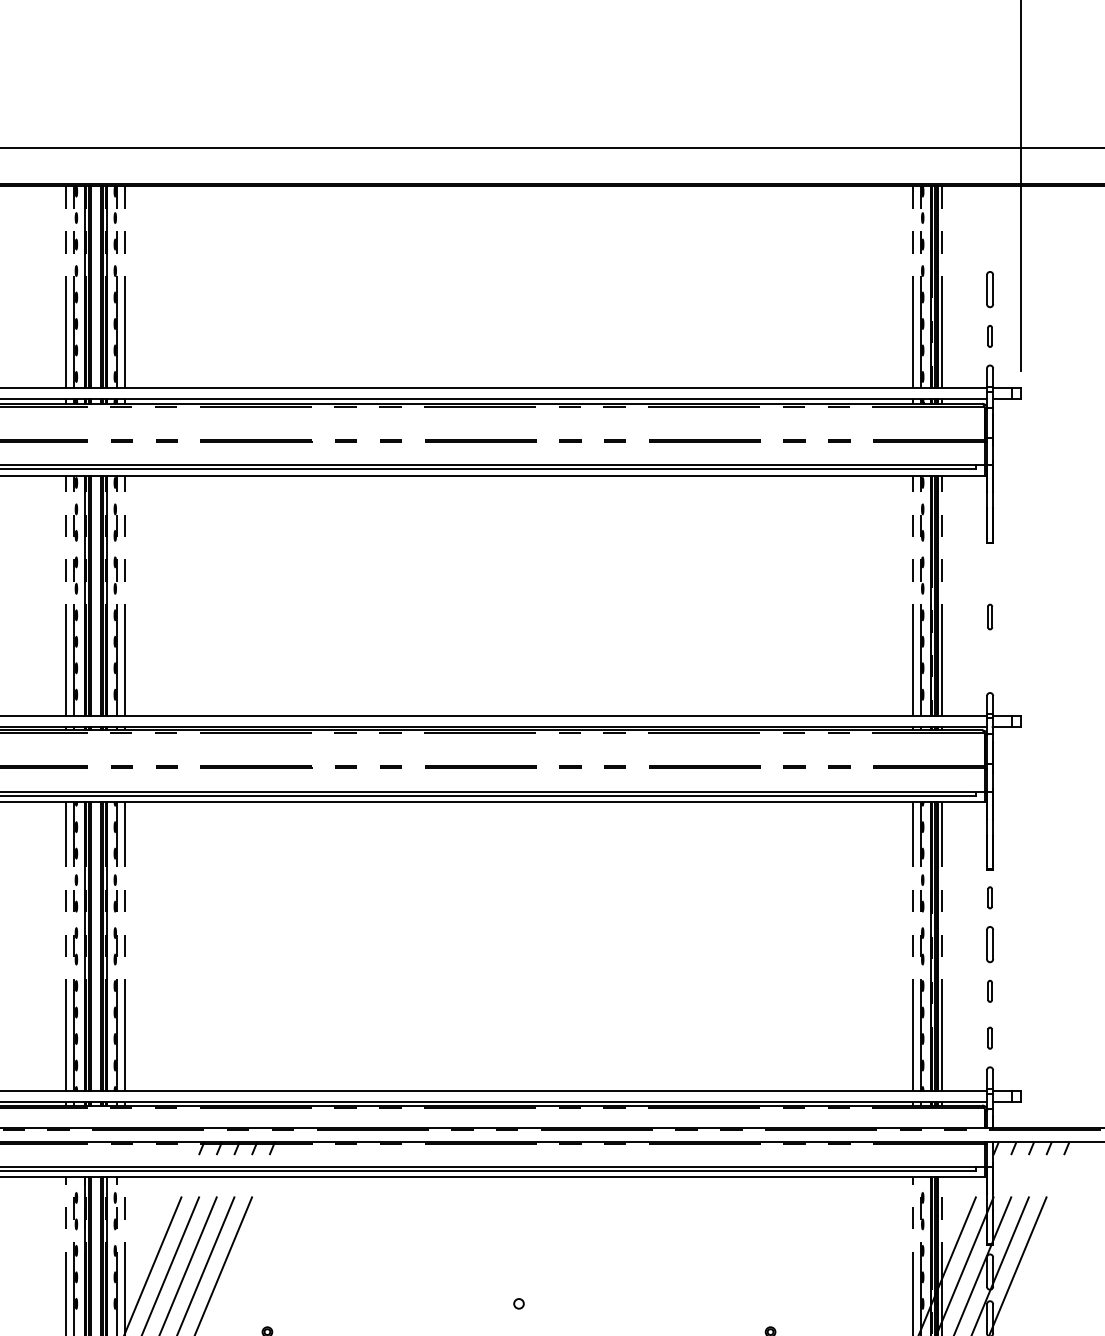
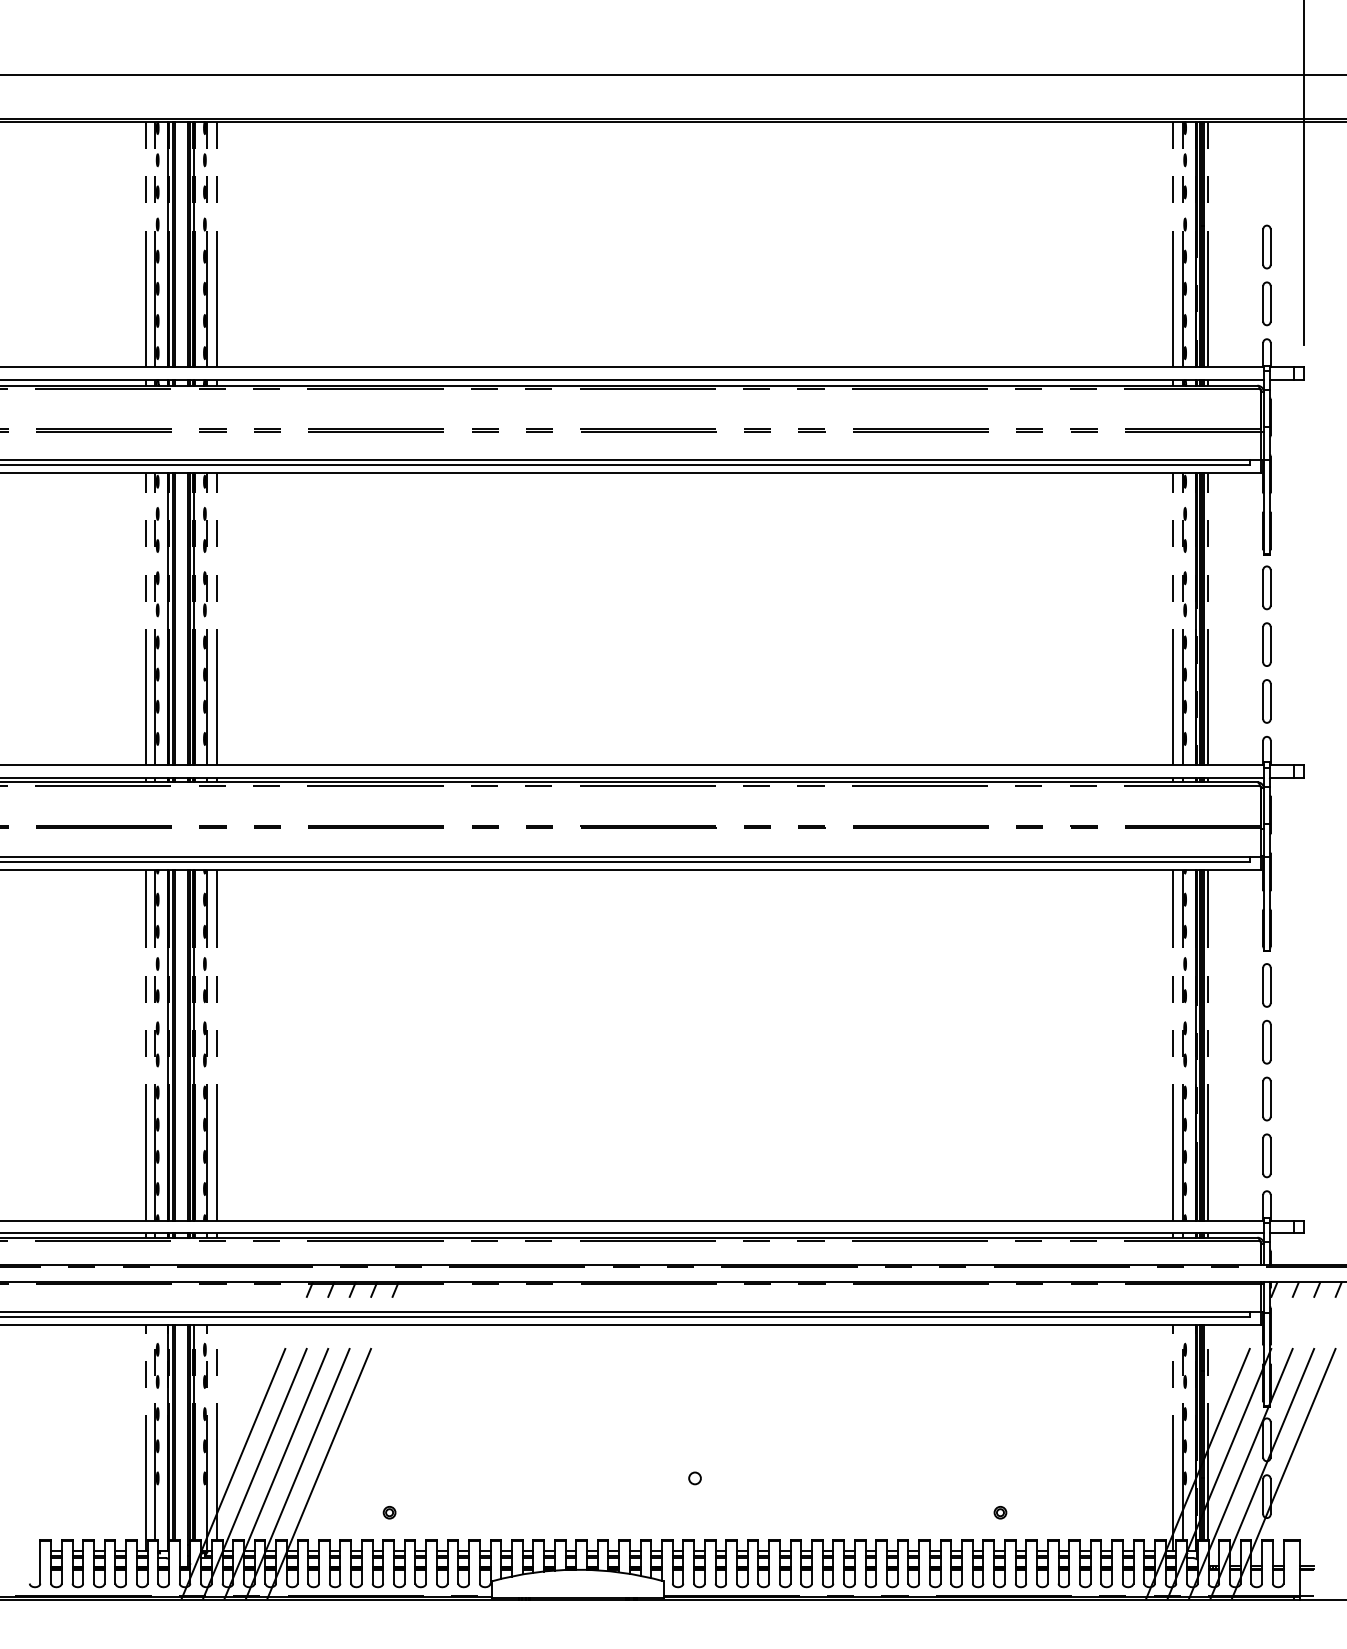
part: (989, 336) -> (1266, 303), size x1.67
part: (989, 570) -> (1266, 587), added
part: (989, 616) -> (1266, 644), size x1.43
part: (989, 663) -> (1266, 701), added
part: (989, 897) -> (1266, 985), size x1.67
part: (989, 990) -> (1266, 1098), size x1.67
part: (989, 1037) -> (1266, 1155), size x1.67

